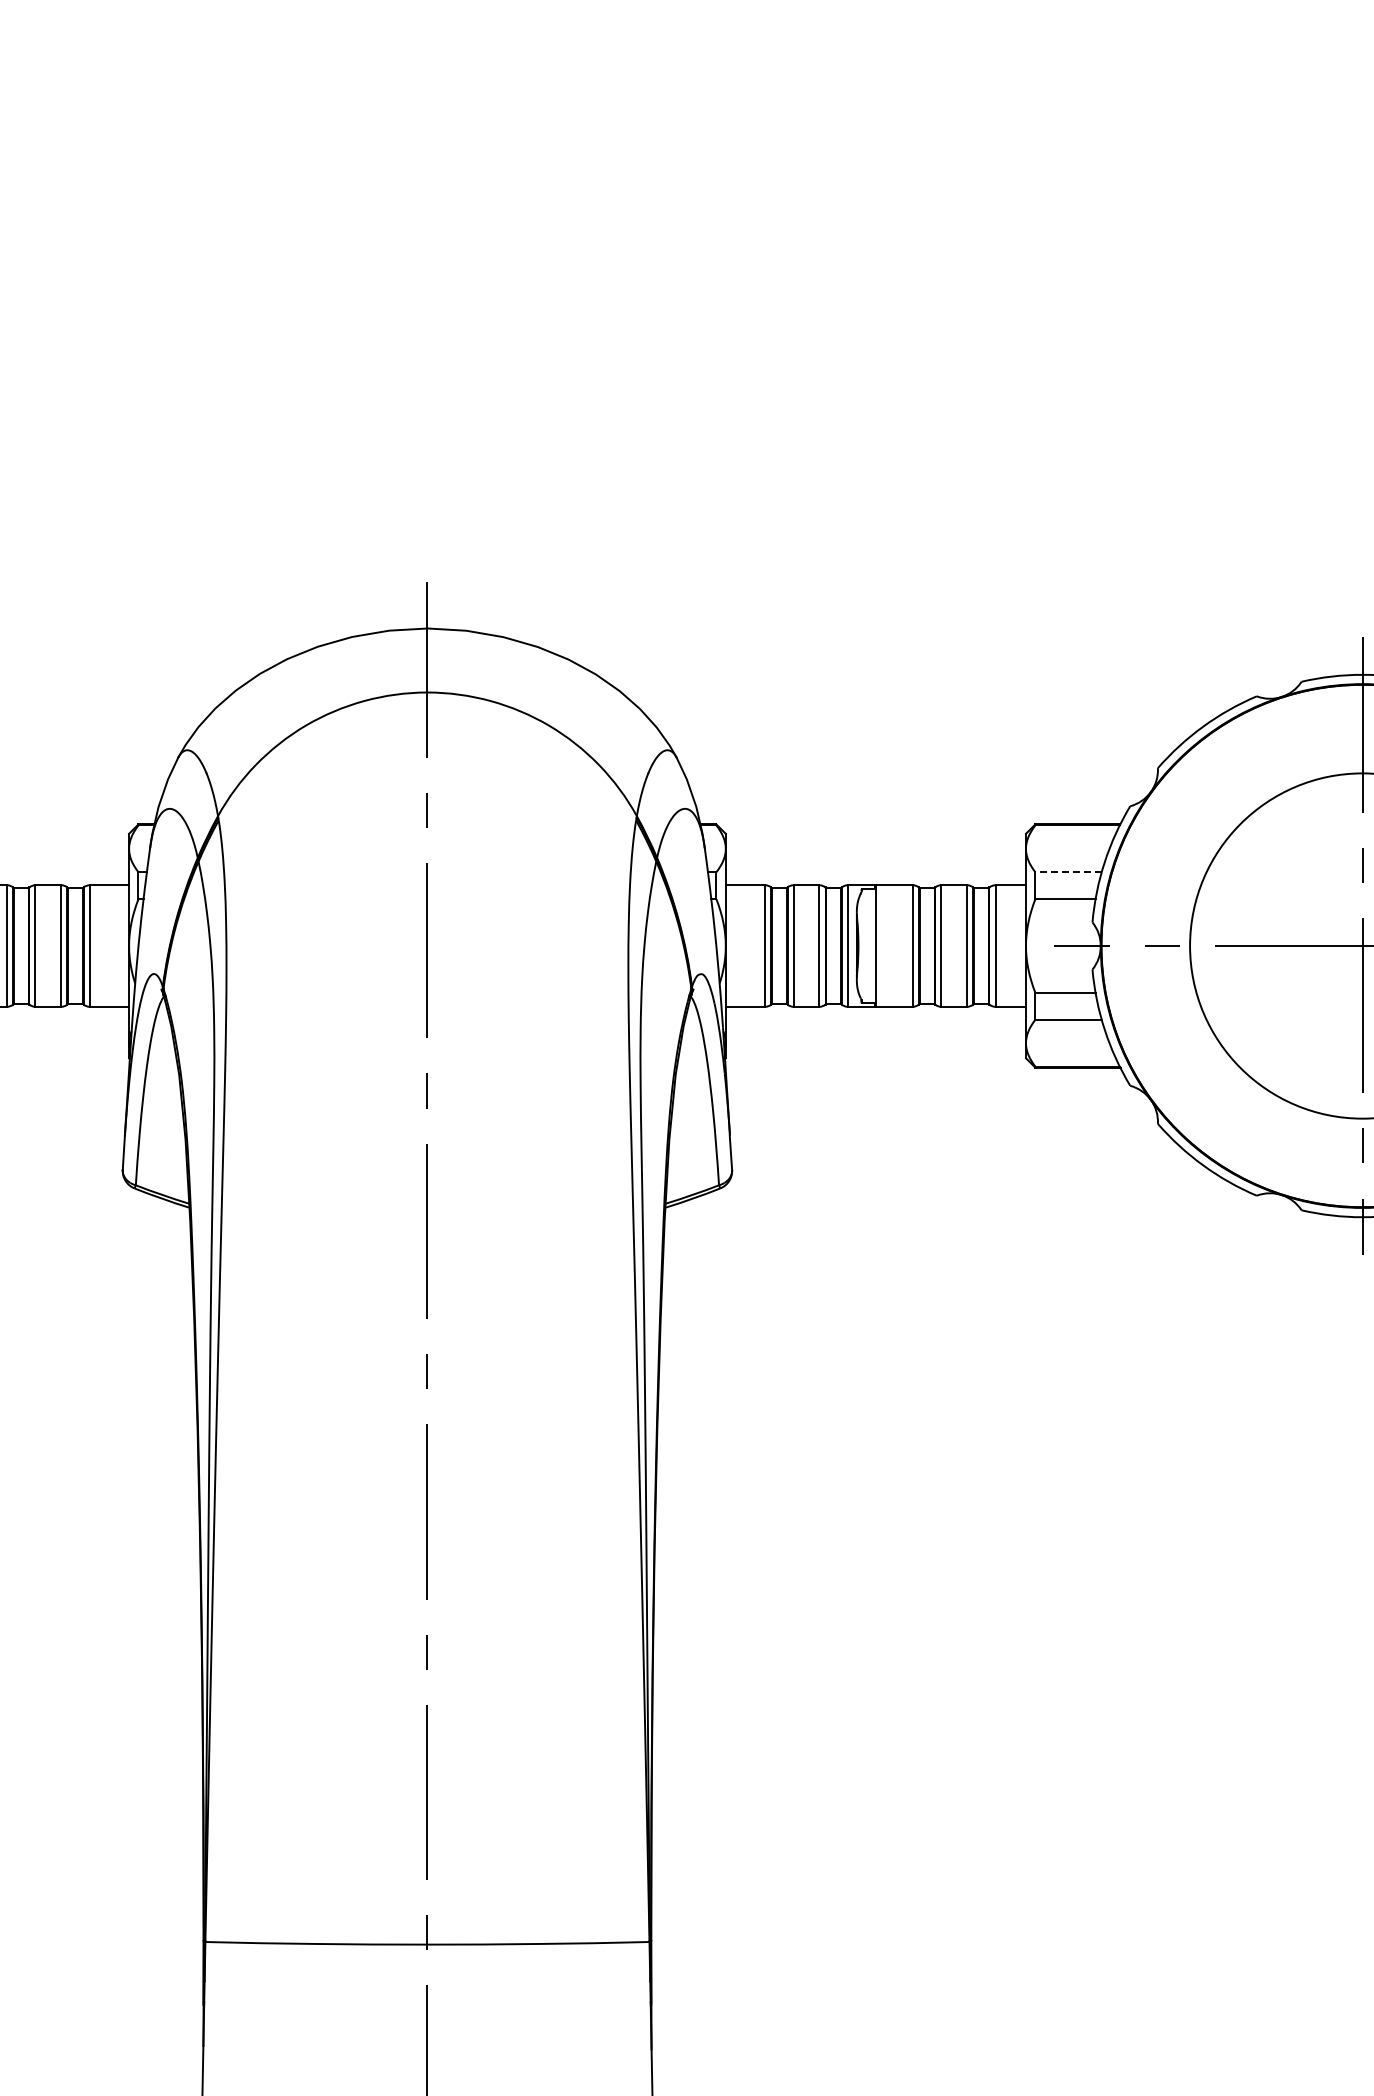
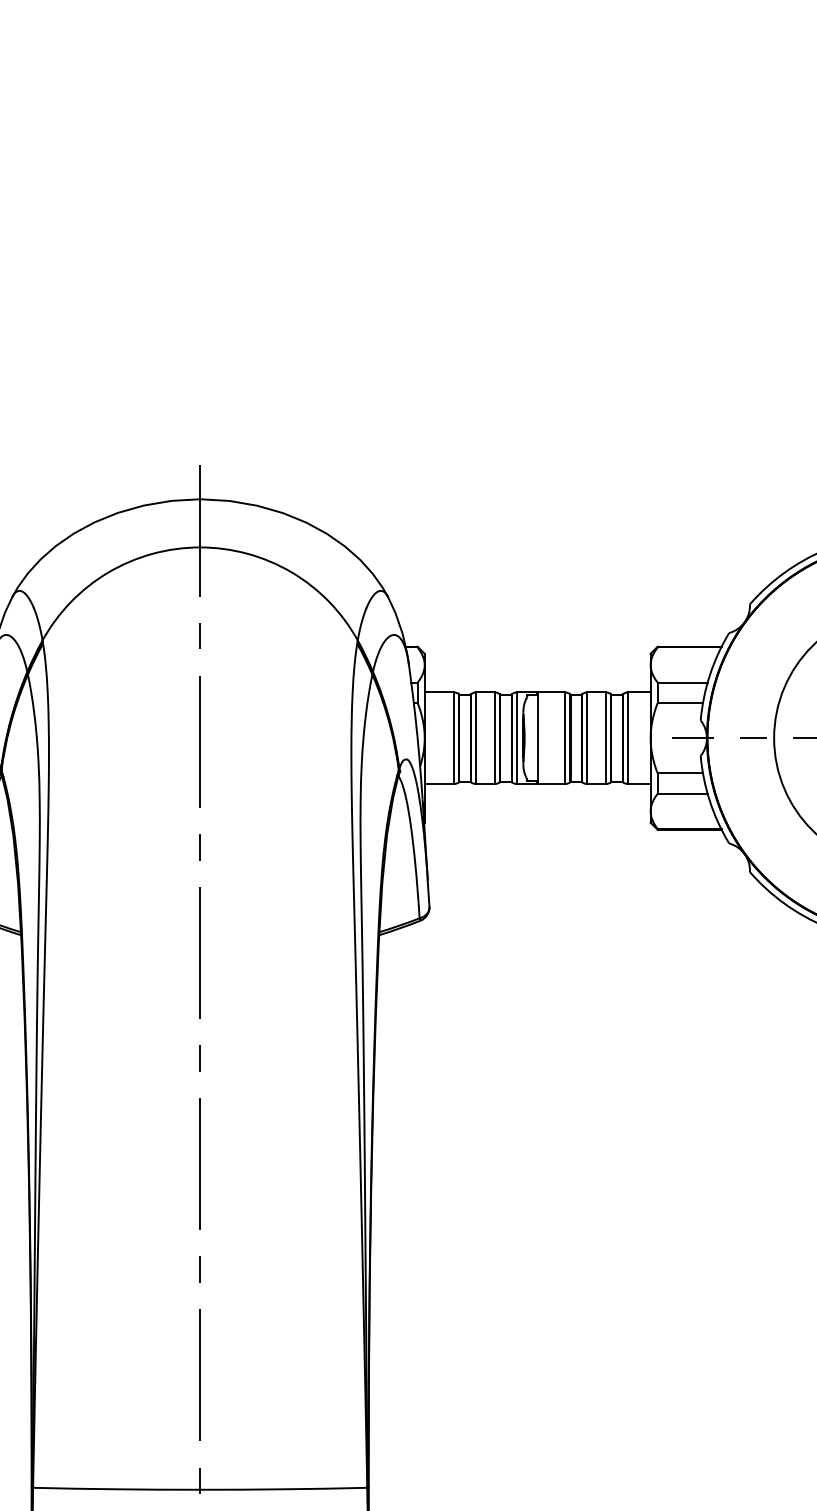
line: (1068, 872) -> (682, 682), dashed -> solid

